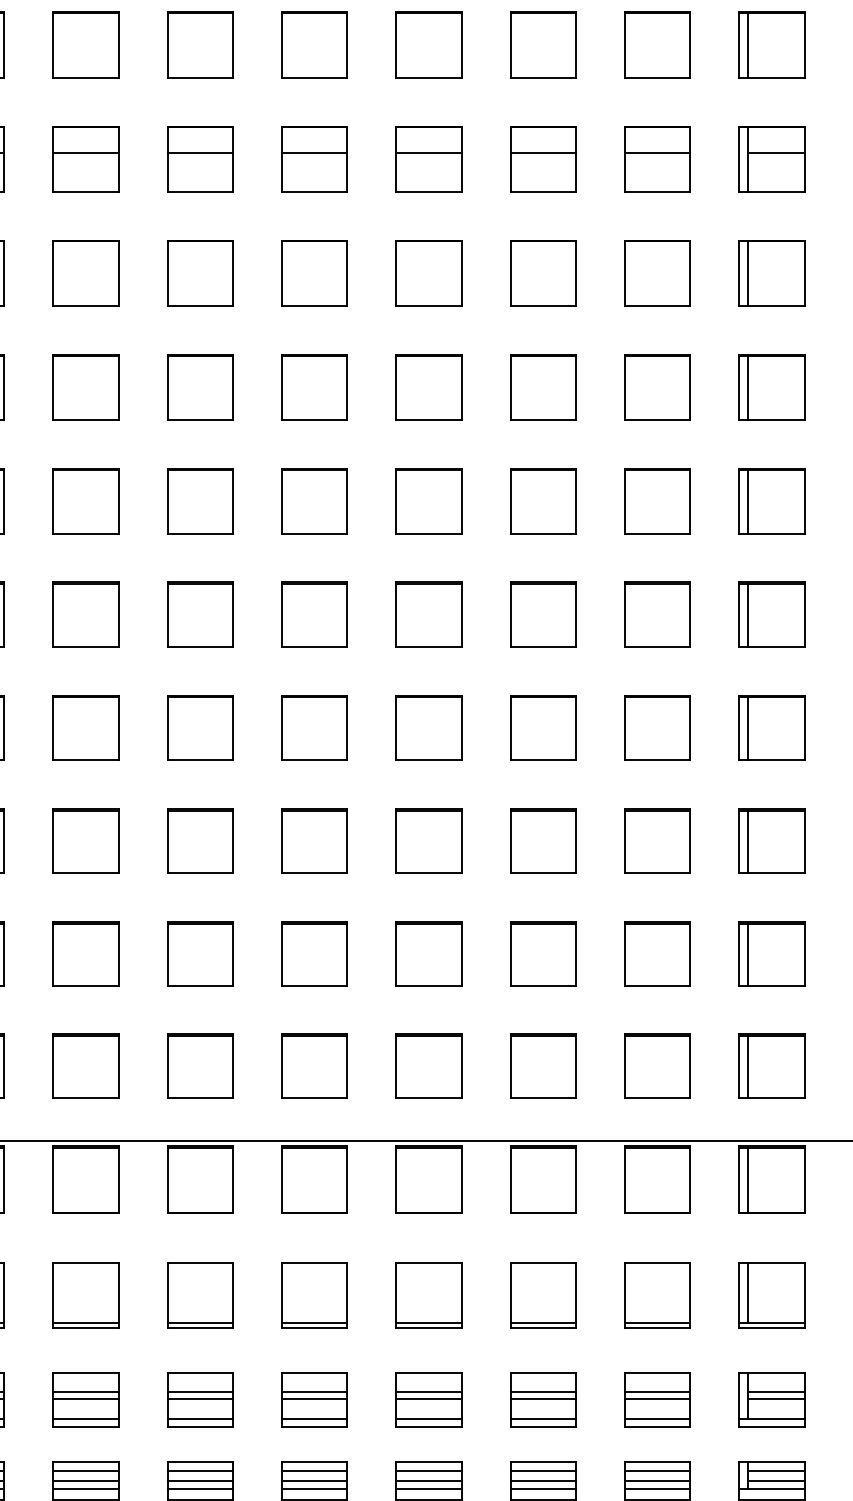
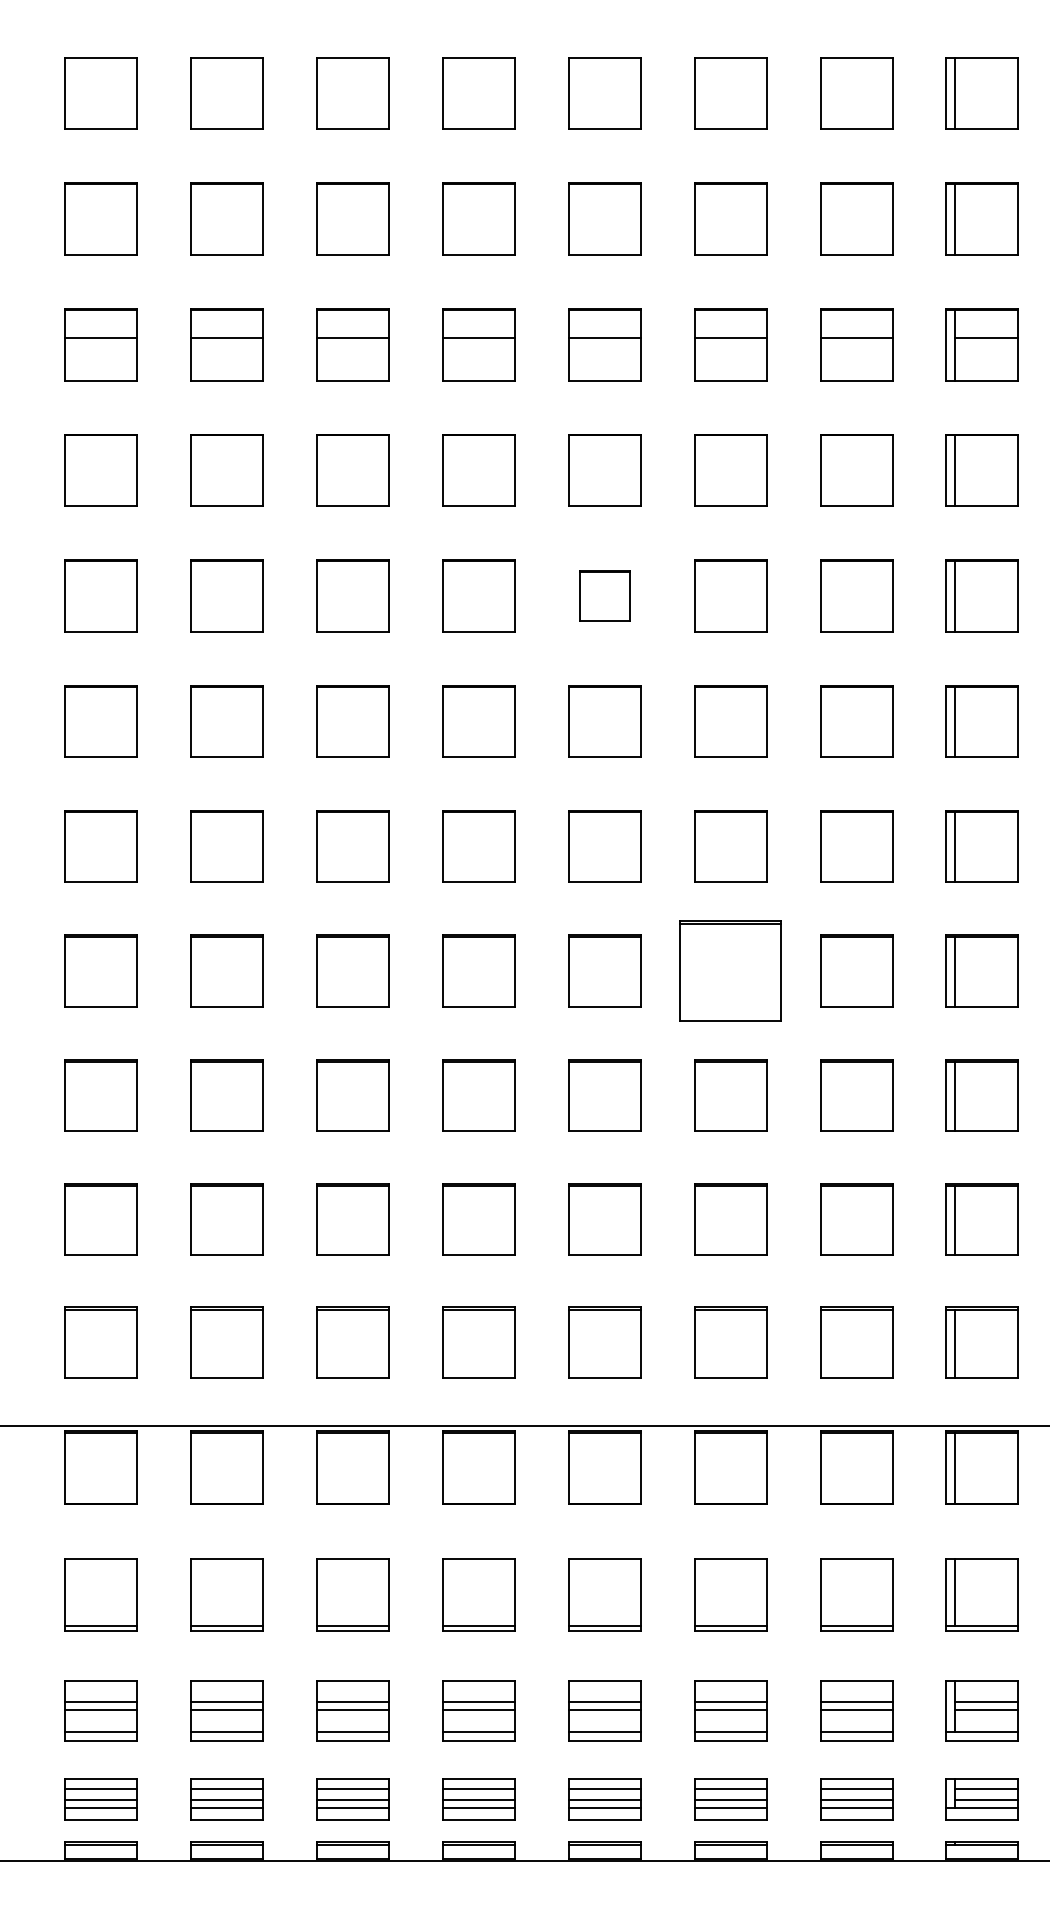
part: (428, 386) -> (604, 595), size x0.7
part: (543, 727) -> (730, 970), size x1.4

